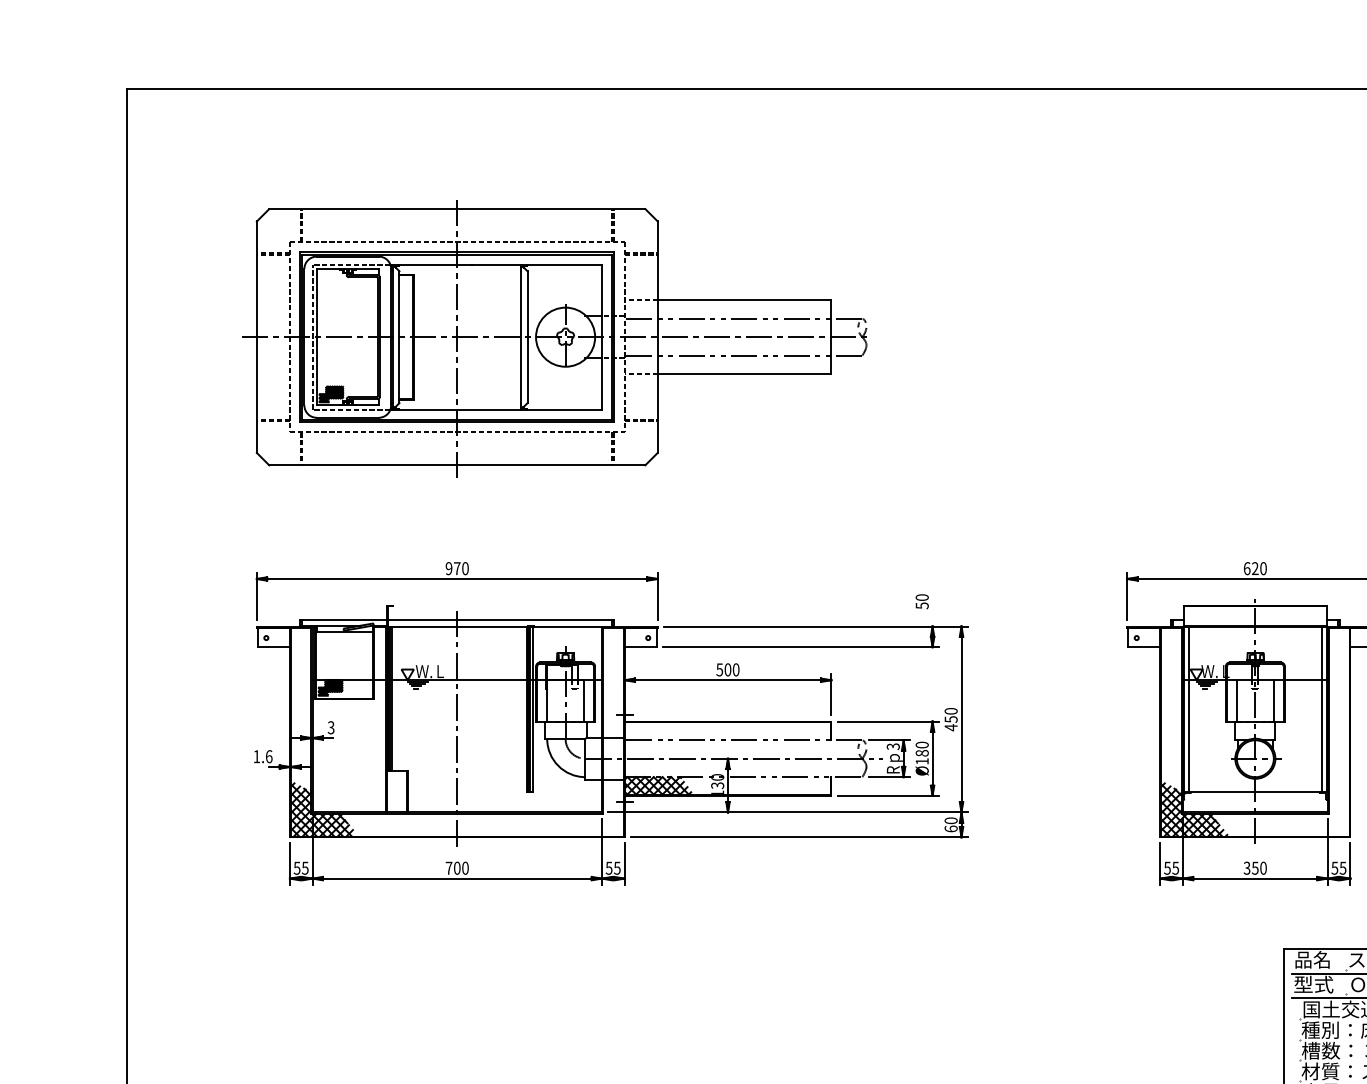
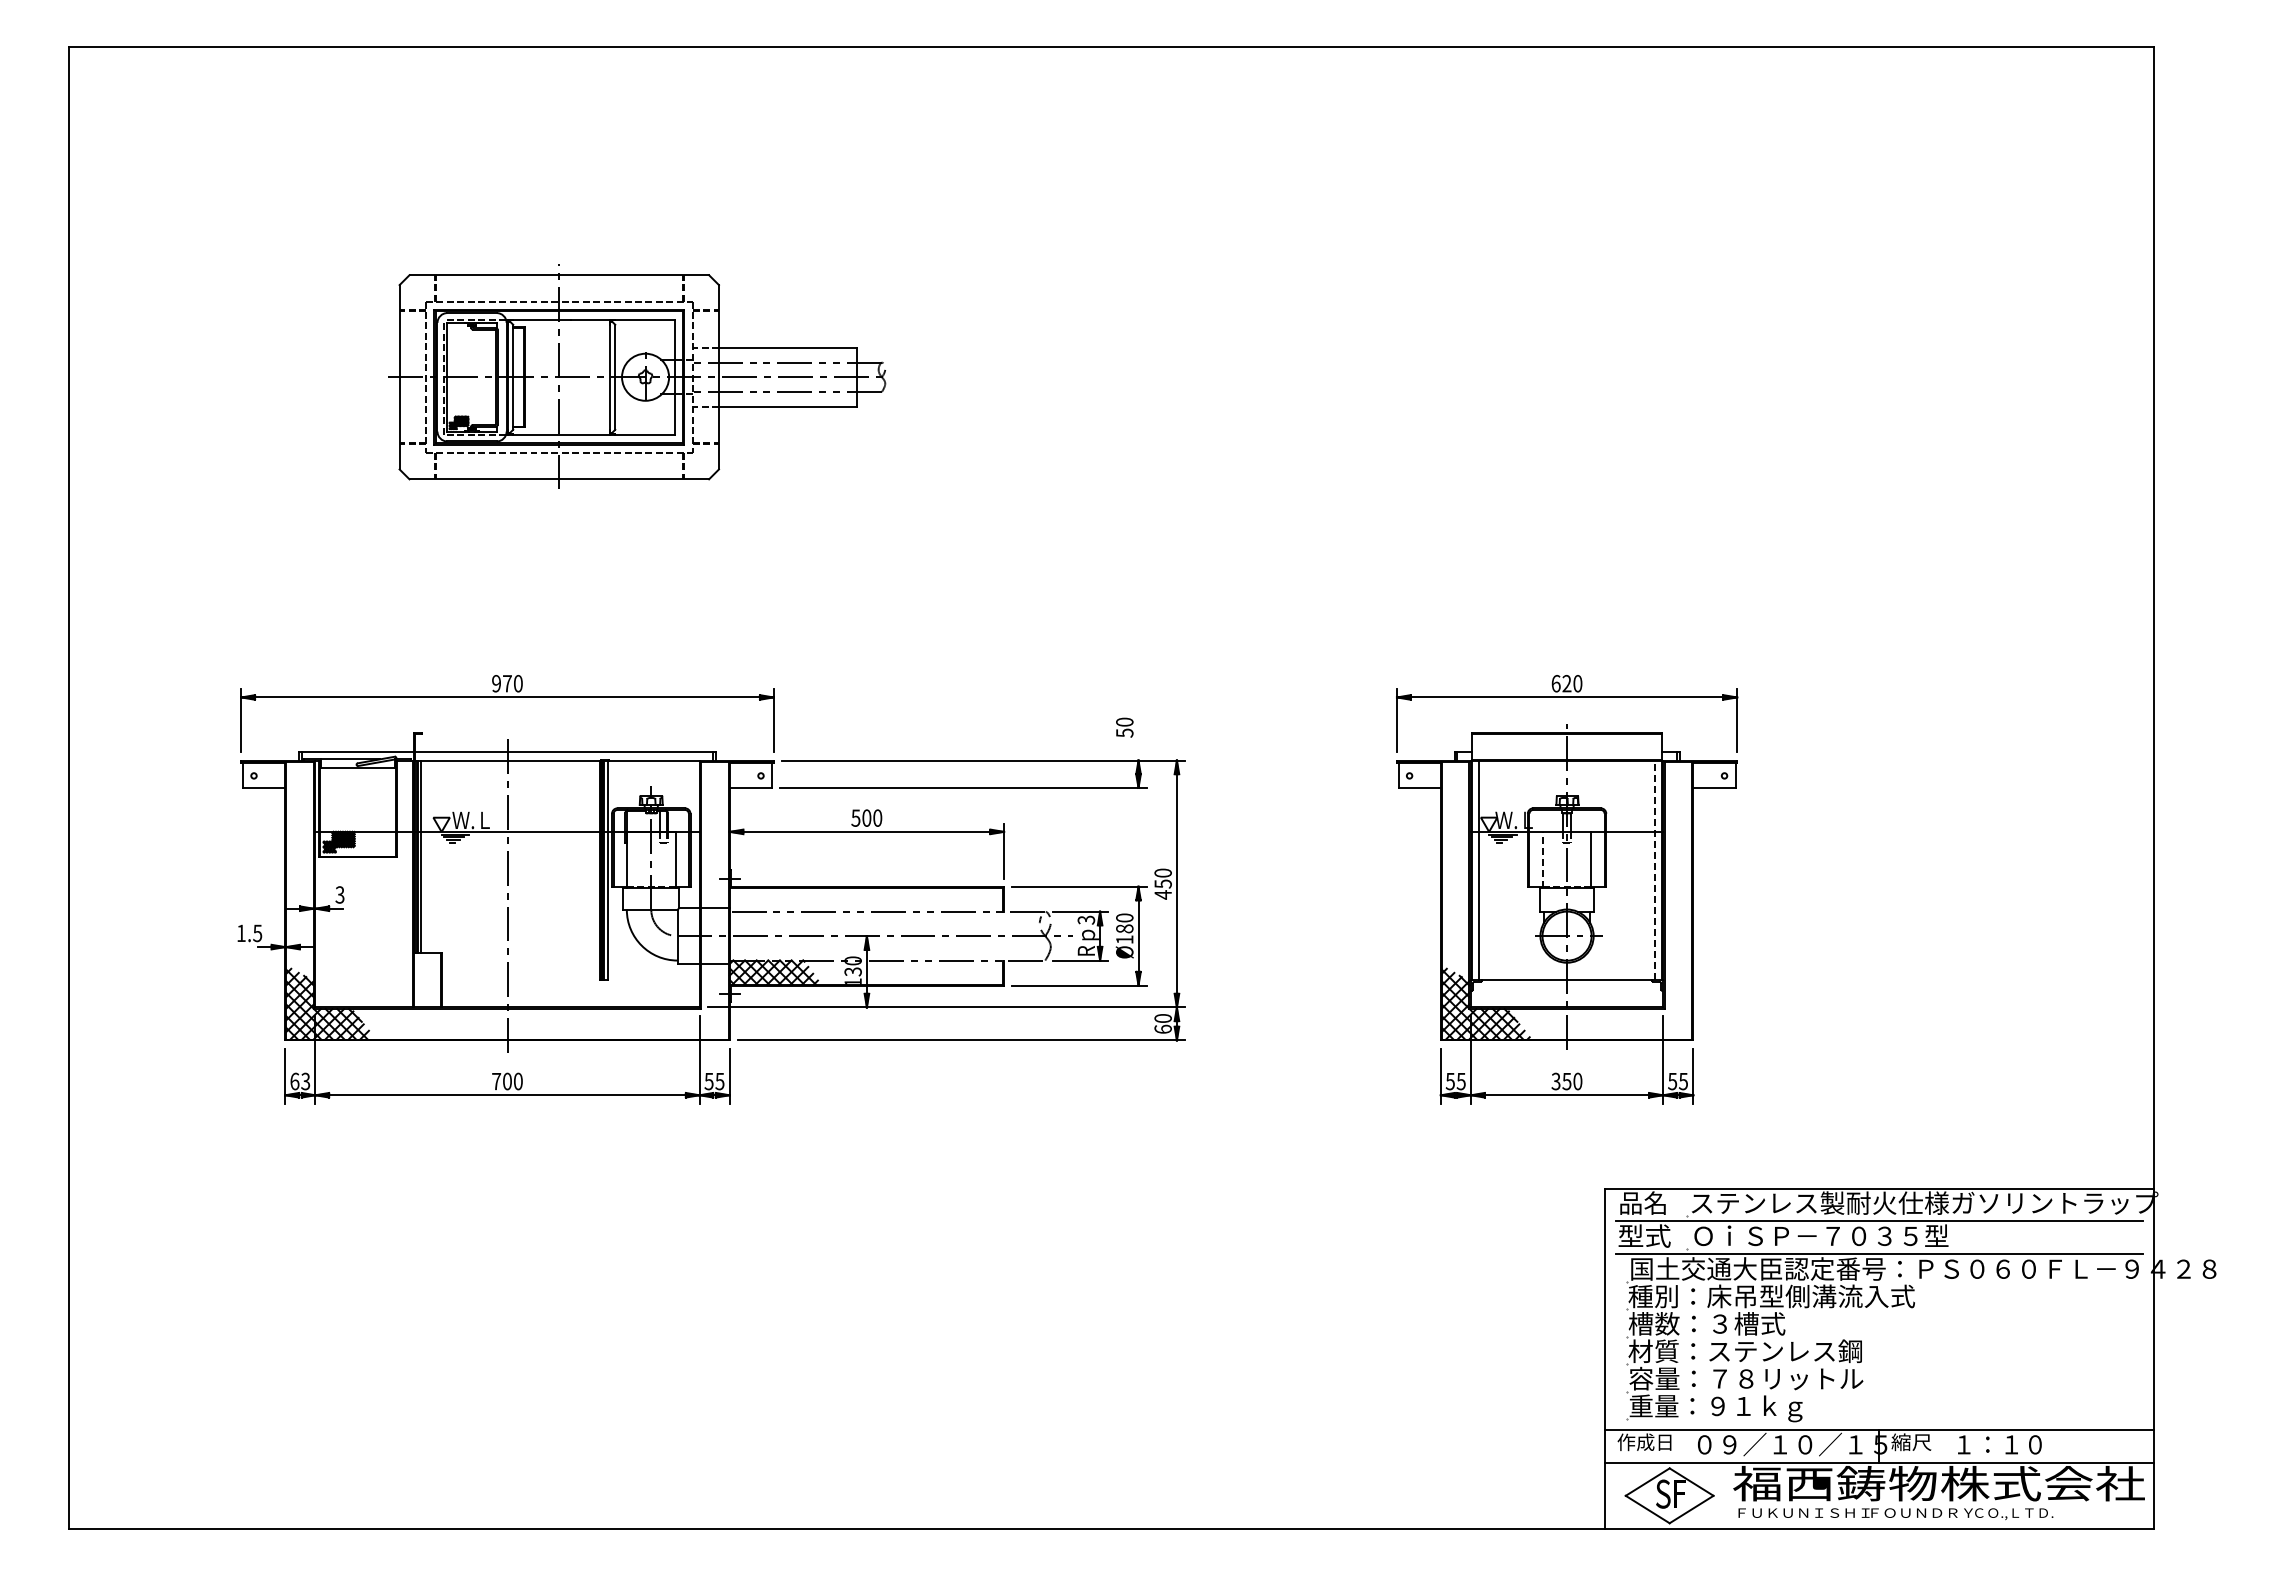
part: (554, 338) -> (636, 378), size x0.6
line: (1236, 701) -> (1542, 859), solid -> dashed
line: (1321, 709) -> (1654, 870), solid -> dashed
text: (269, 756) -> (257, 933), 1.6 -> 1.5
text: (301, 868) -> (300, 1081), 55 -> 63

